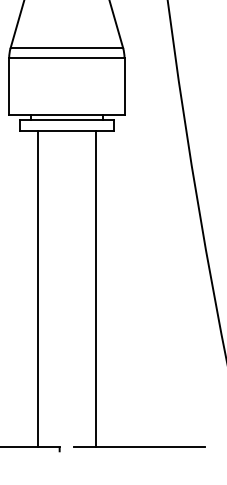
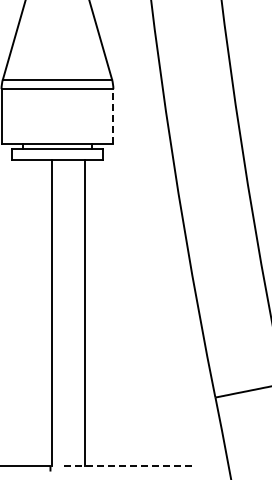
line: (124, 86) -> (113, 116), solid -> dashed
line: (38, 288) -> (51, 312), moved
line: (140, 447) -> (128, 466), solid -> dashed

